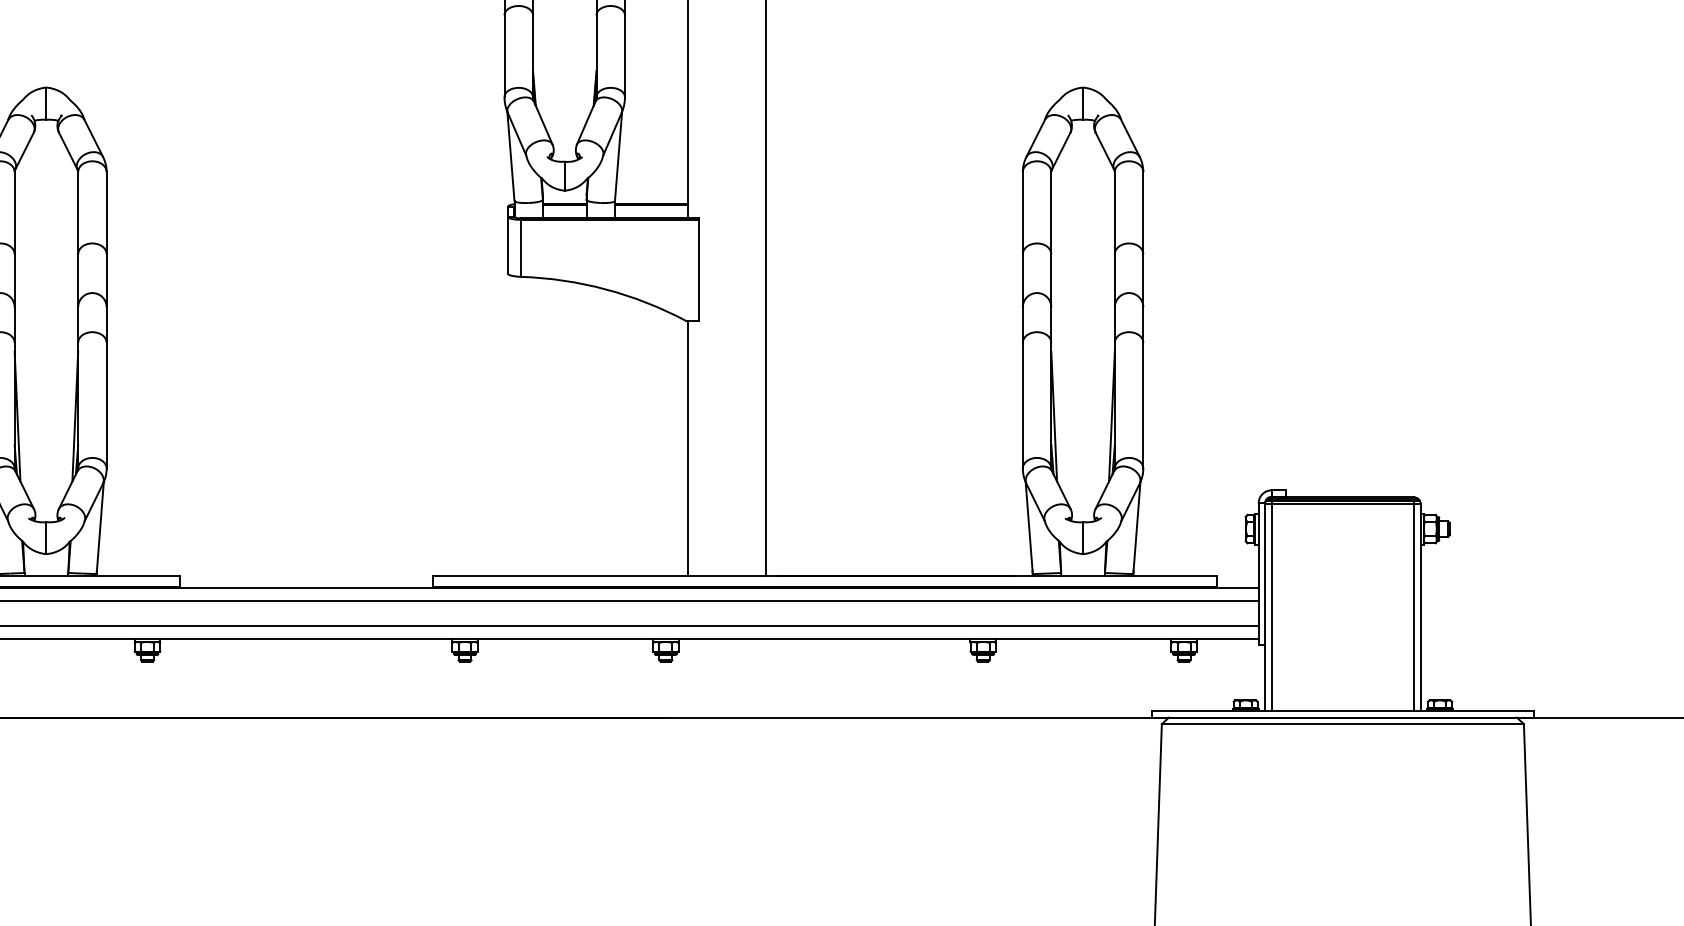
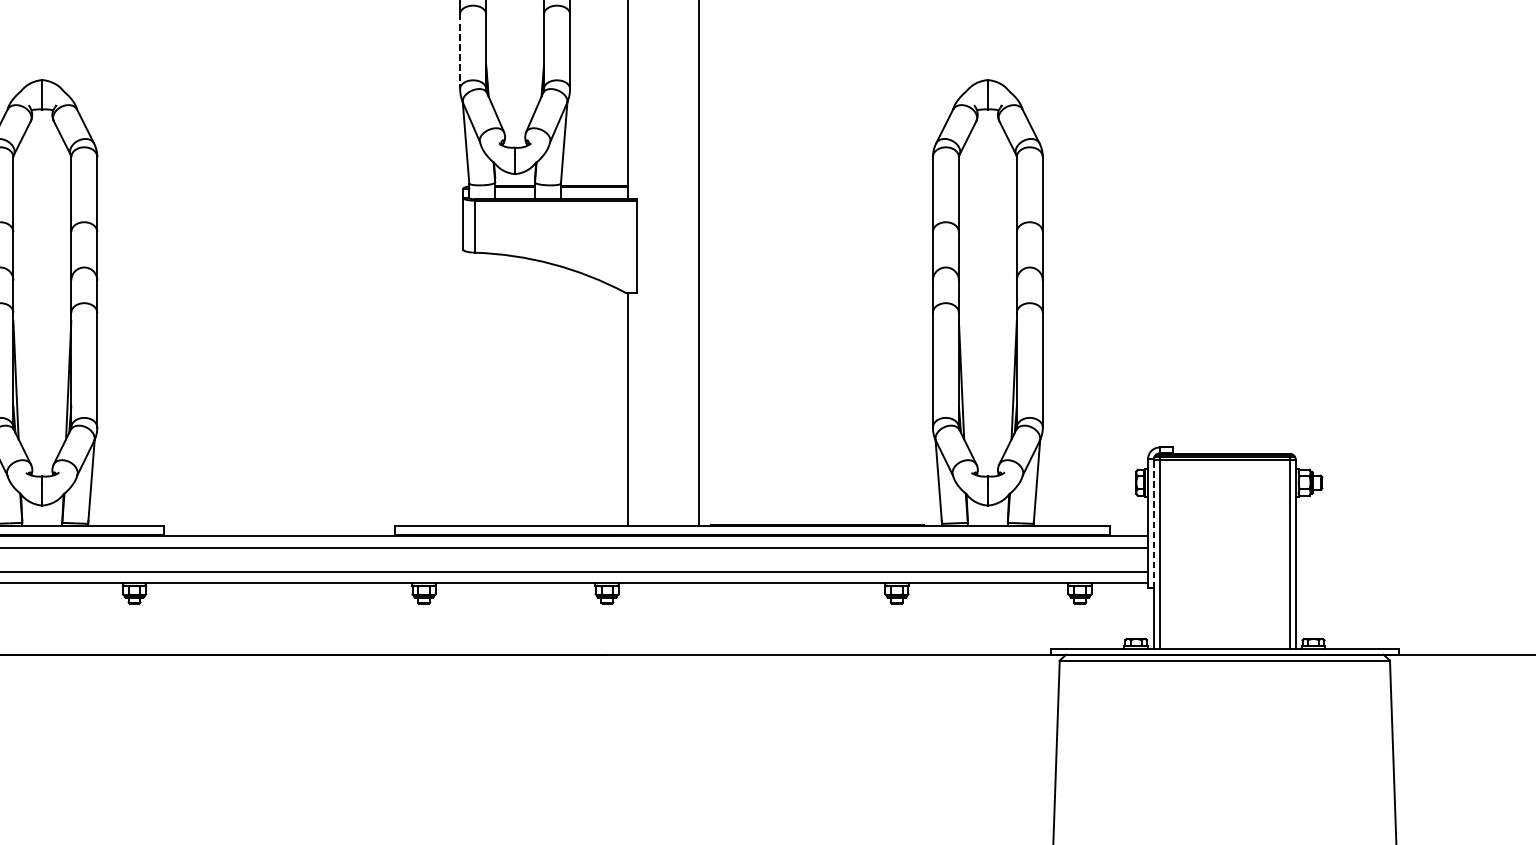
line: (504, 56) -> (460, 51), solid -> dashed
line: (1265, 573) -> (1154, 523), solid -> dashed

